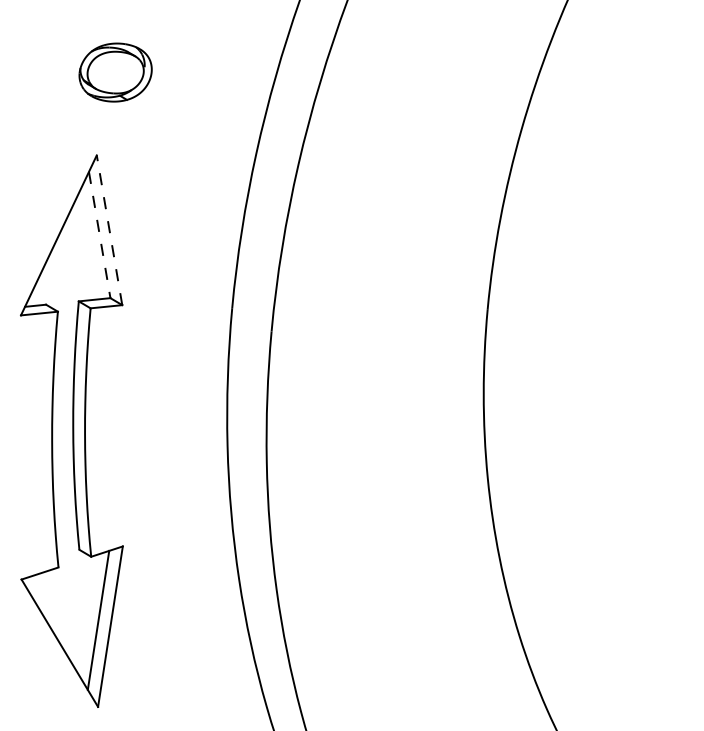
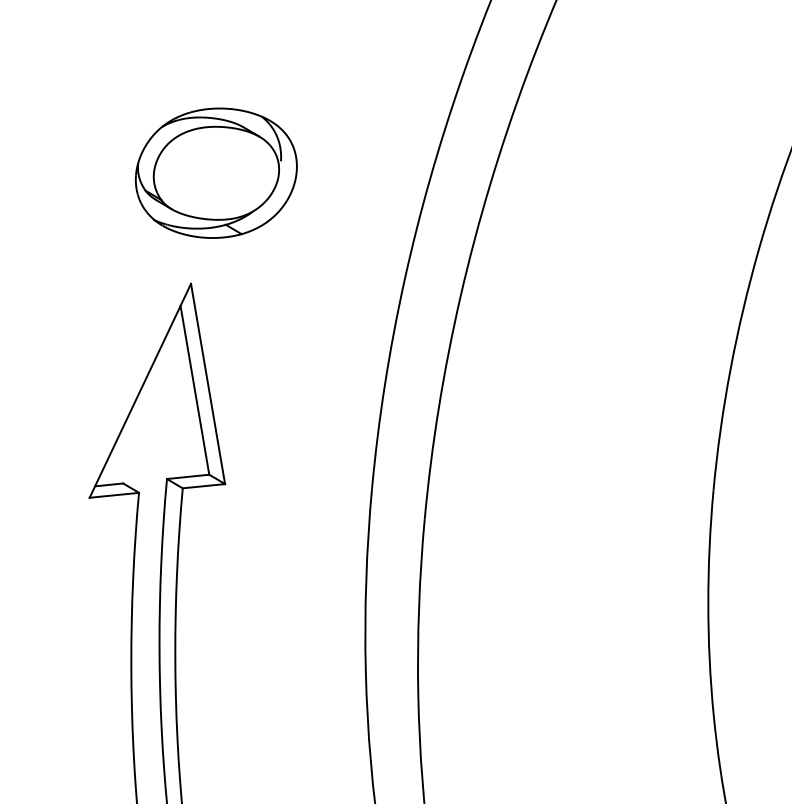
part: (115, 72) -> (216, 173), size x1.67
line: (109, 230) -> (208, 384), dashed -> solid
line: (99, 235) -> (194, 390), dashed -> solid

